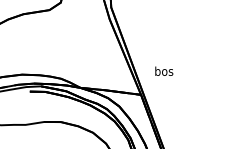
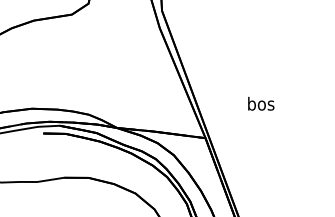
text: (164, 70) -> (261, 102), moved

